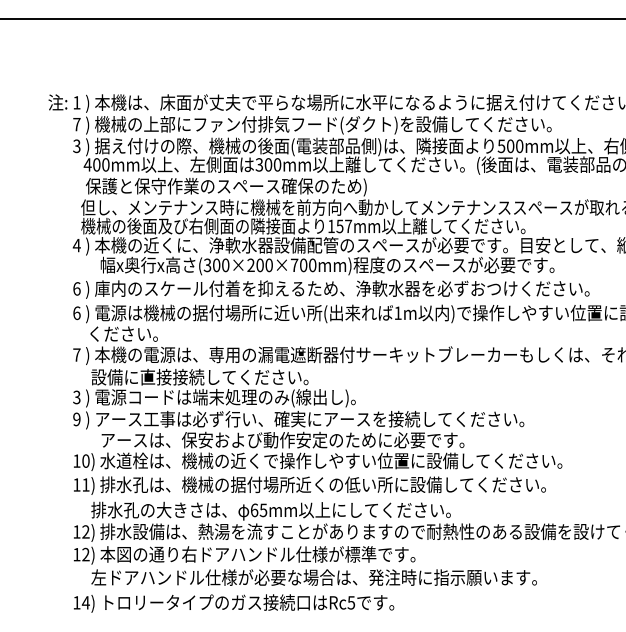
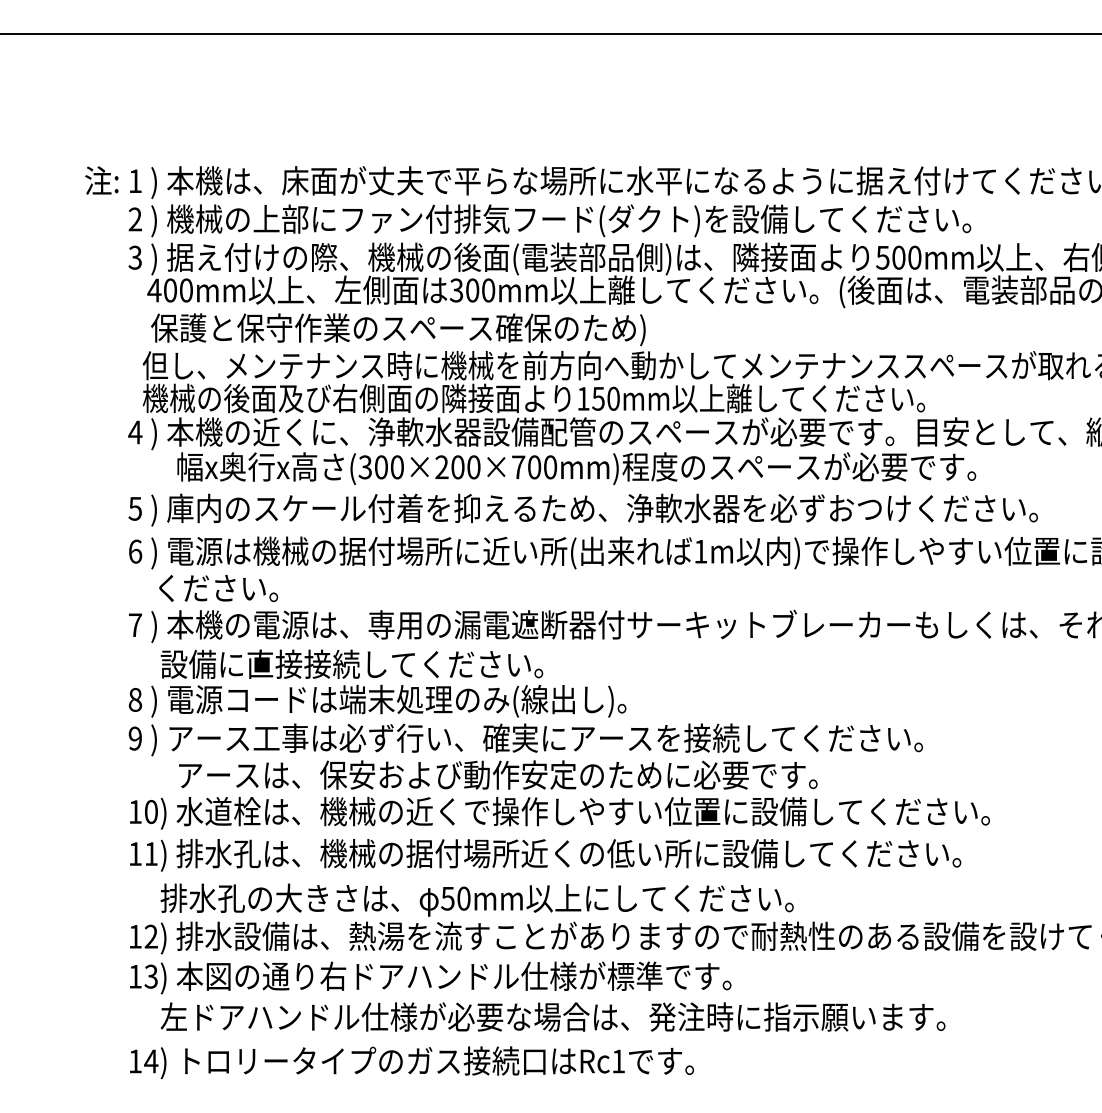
text: (76, 124) -> (134, 219), 7 -> 2
text: (348, 226) -> (613, 398), 157mm -> 150mm
text: (76, 288) -> (134, 508), 6 -> 5
text: (76, 397) -> (134, 699), 3 -> 8
text: (258, 510) -> (455, 898), 65mm -> 50mm
text: (85, 554) -> (150, 976), 12) -> 13)
text: (351, 602) -> (618, 1060), Rc5 -> Rc1

